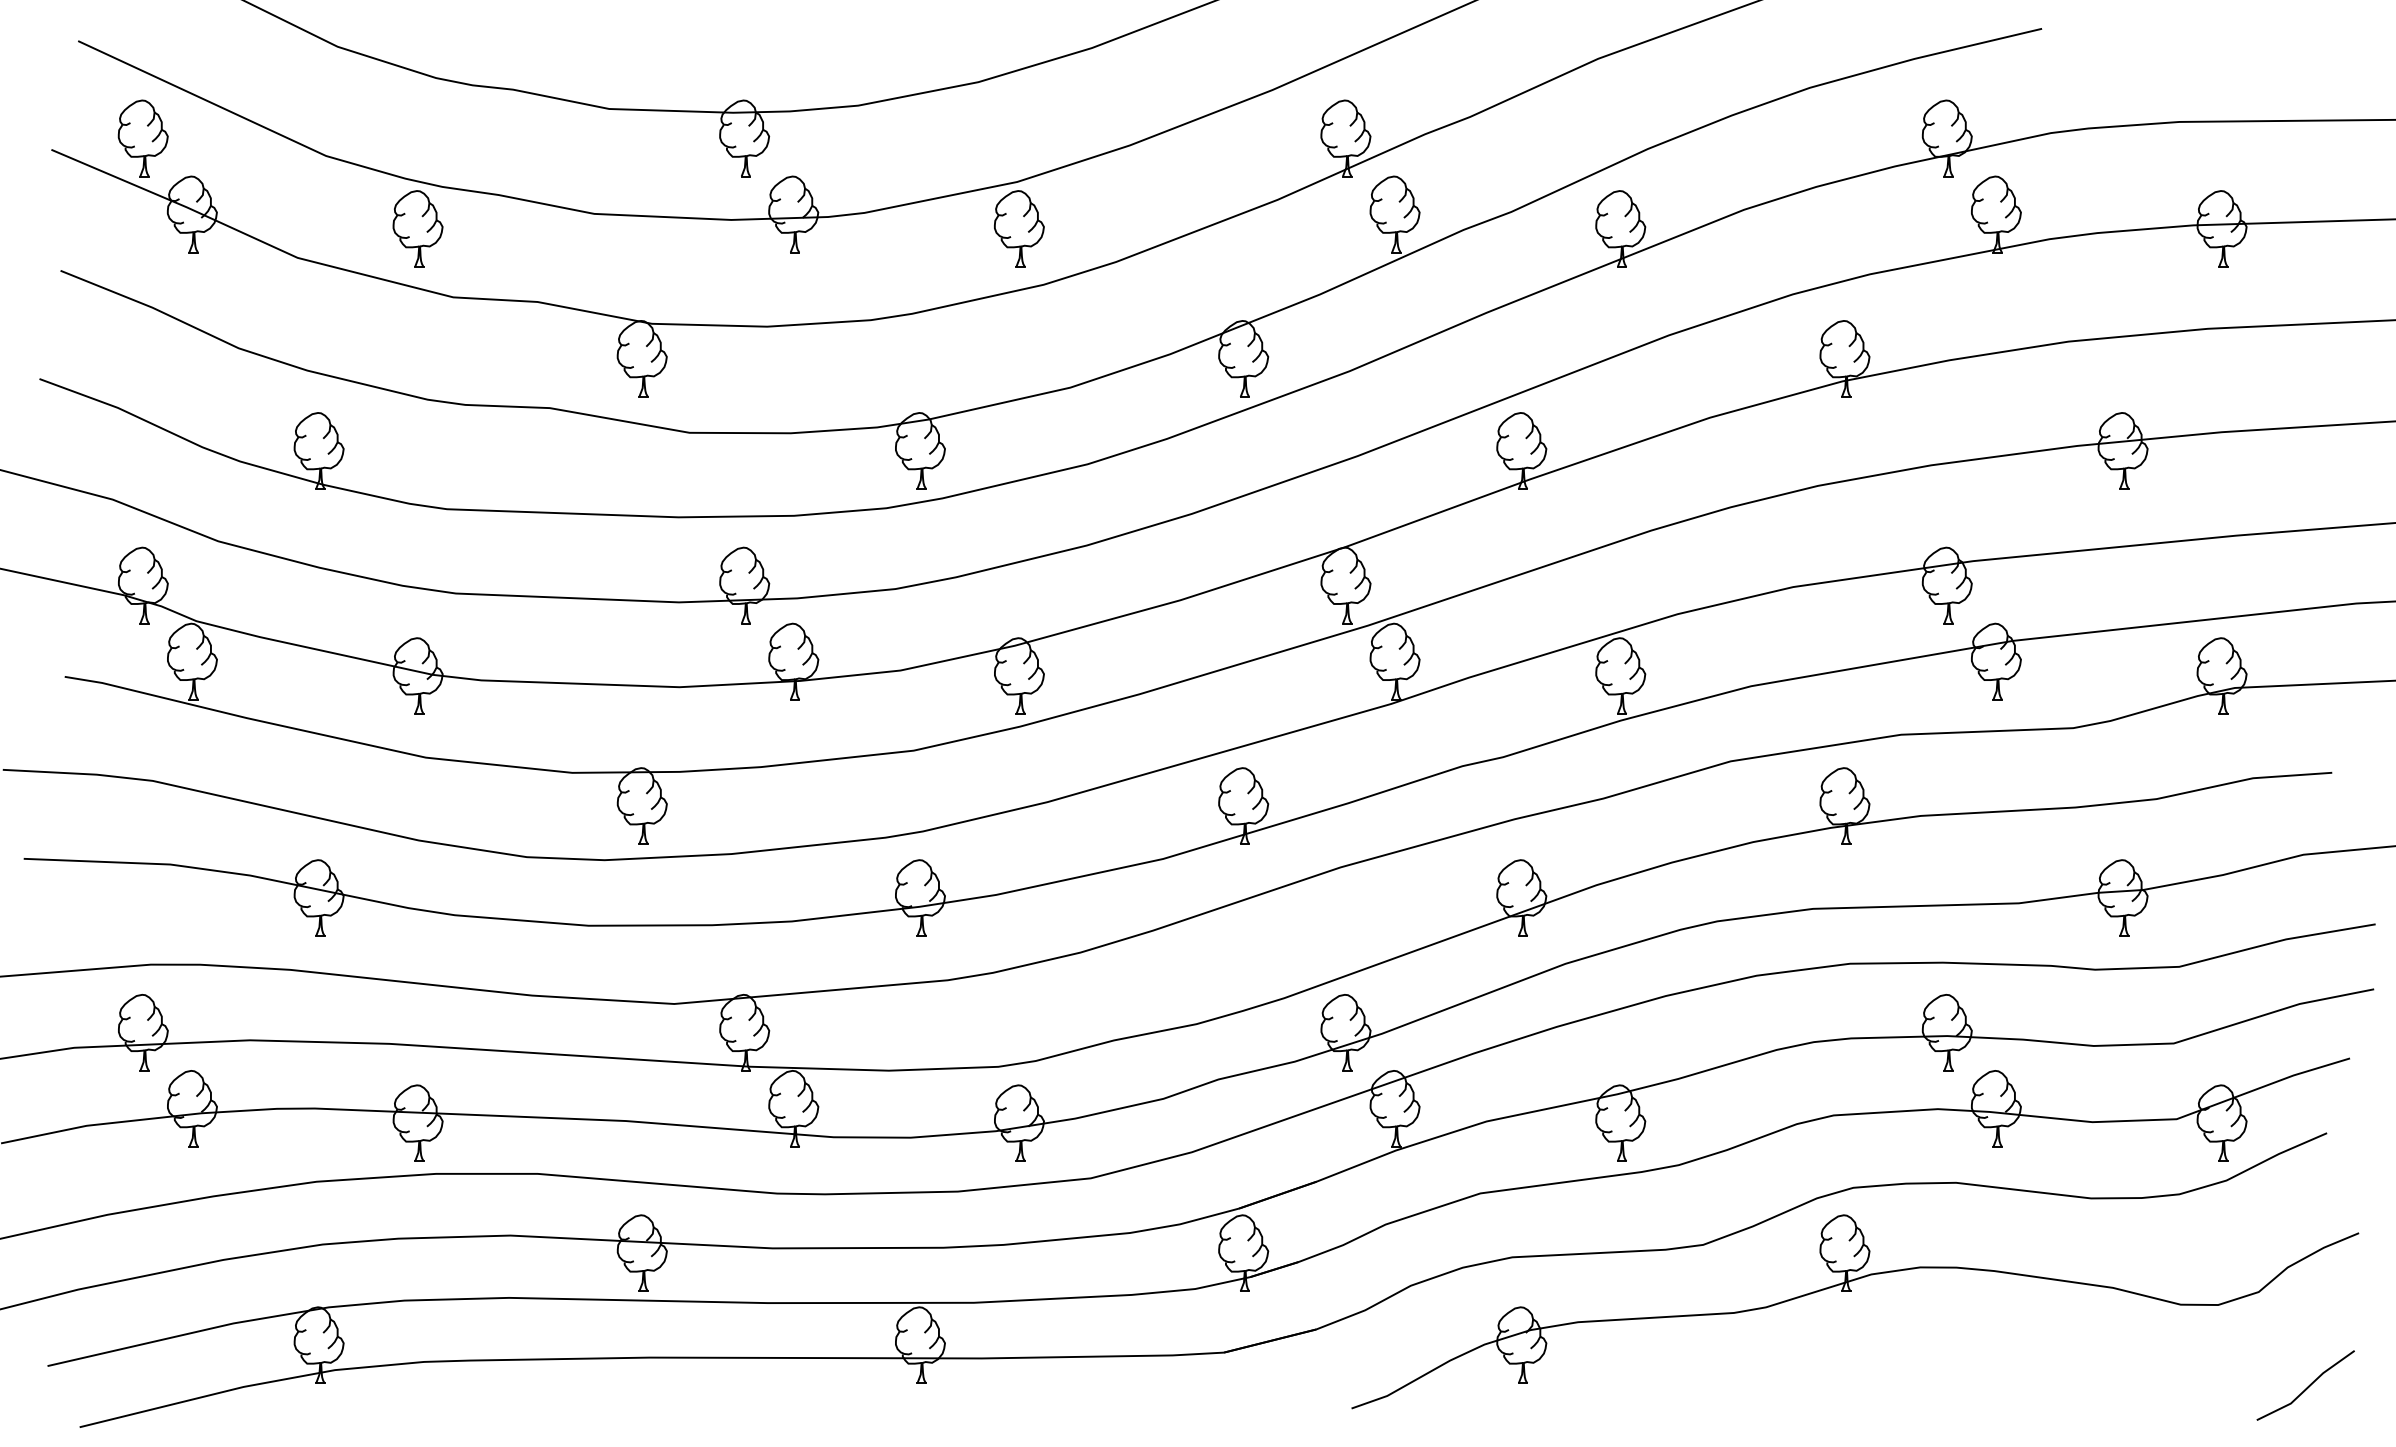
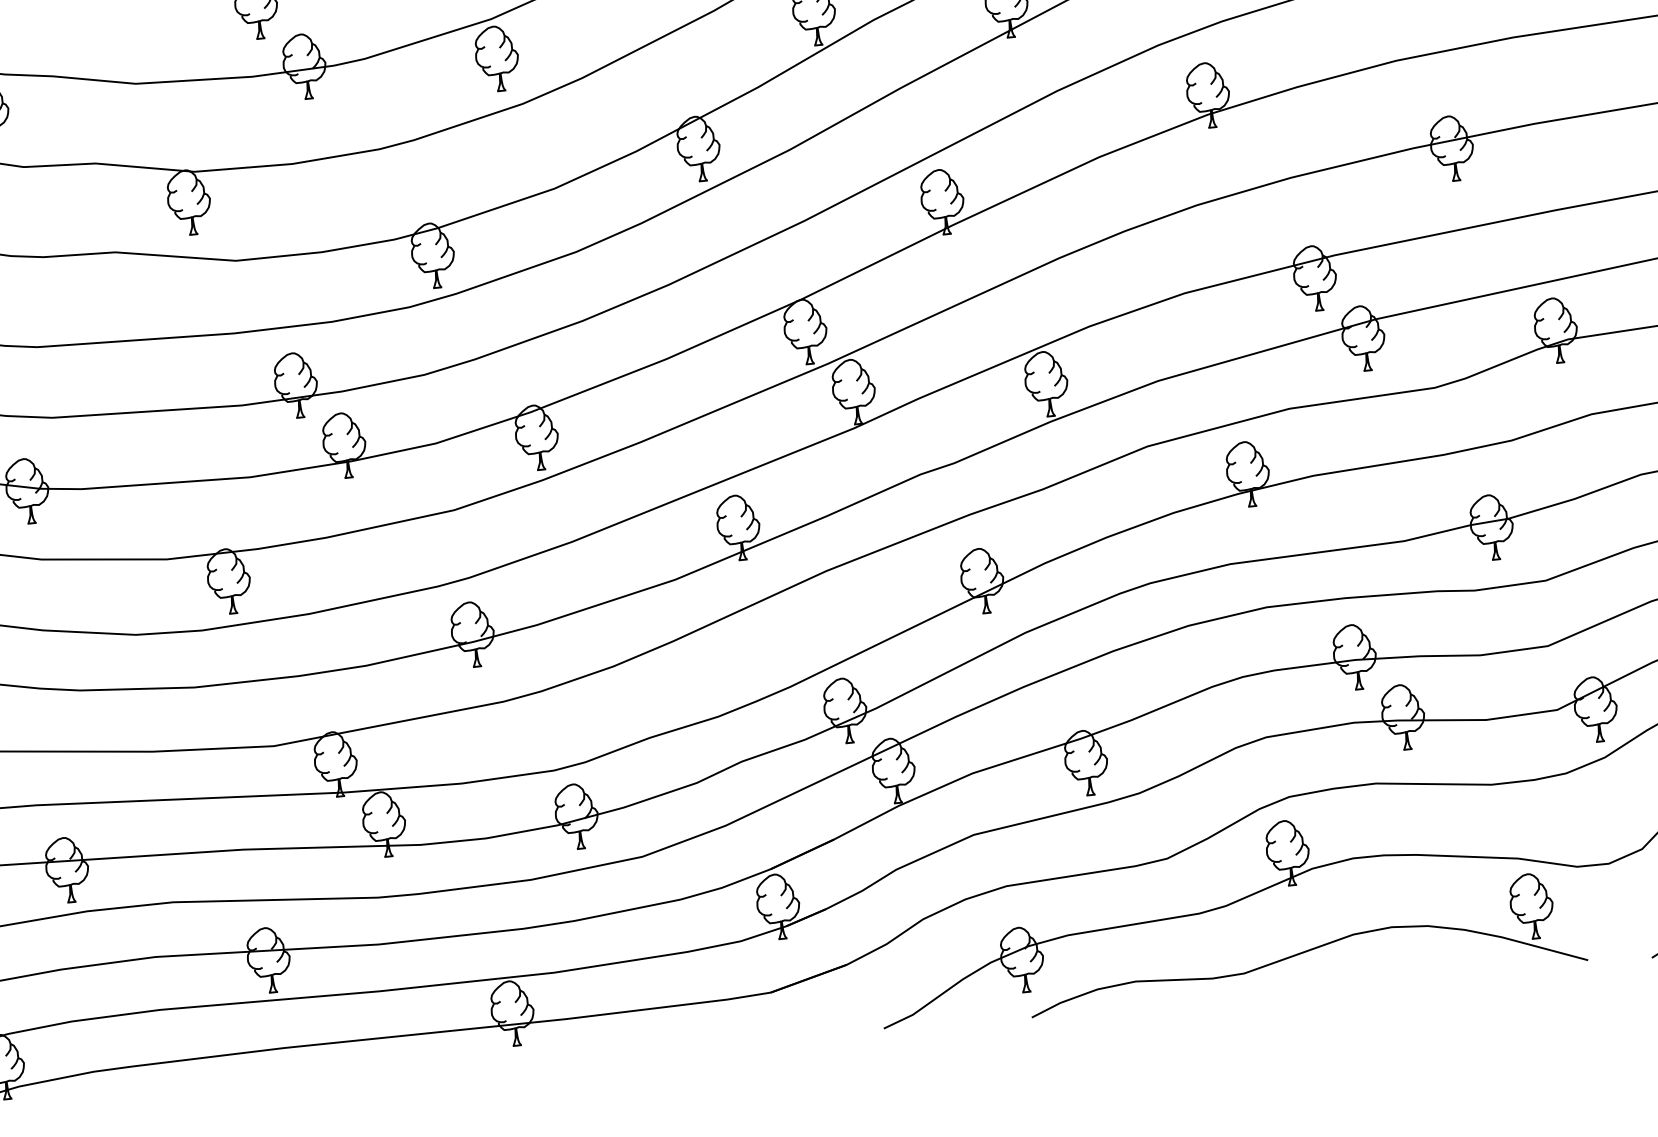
part: (1856, 1368) -> (1308, 949), added

